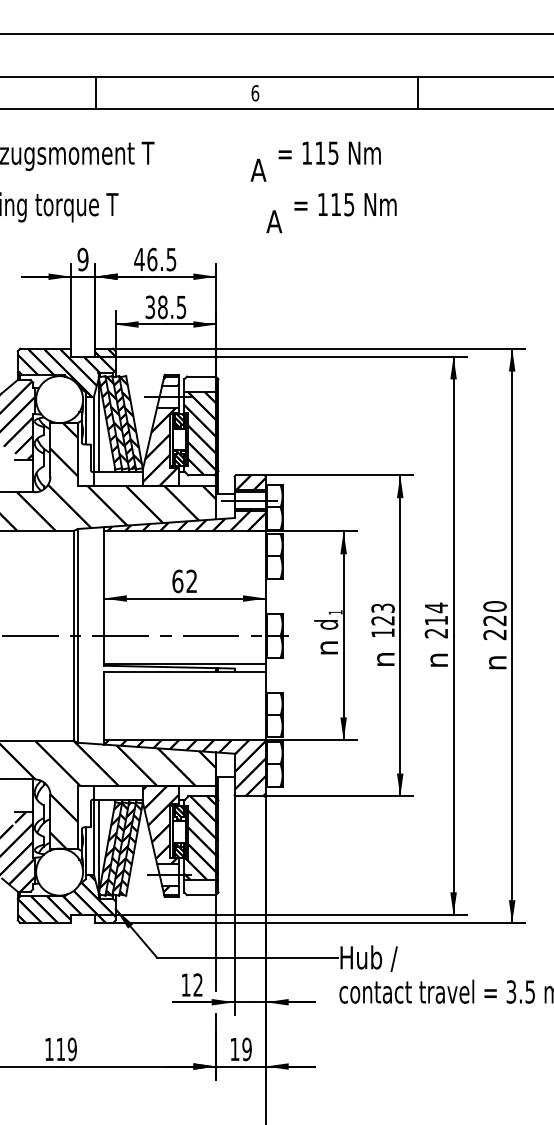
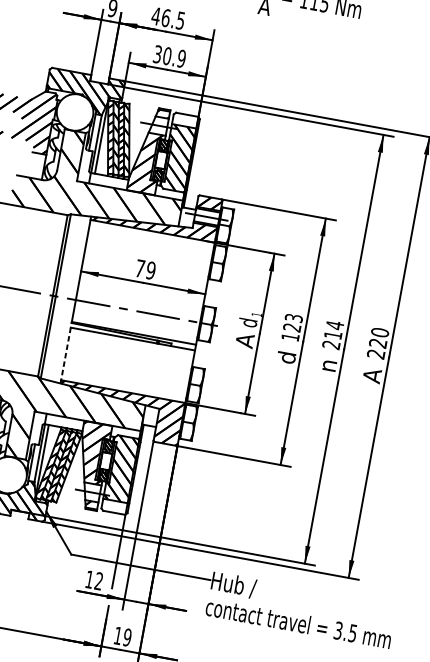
text: (172, 306) -> (174, 56), 38.5 -> 30.9
text: (184, 581) -> (145, 269), 62 -> 79
text: (326, 647) -> (245, 340), n -> A
text: (382, 659) -> (286, 357), n -> d
text: (494, 662) -> (371, 375), n -> A
line: (104, 708) -> (66, 355), solid -> dashed

